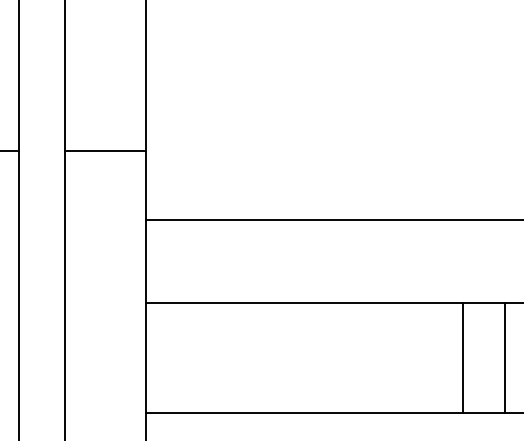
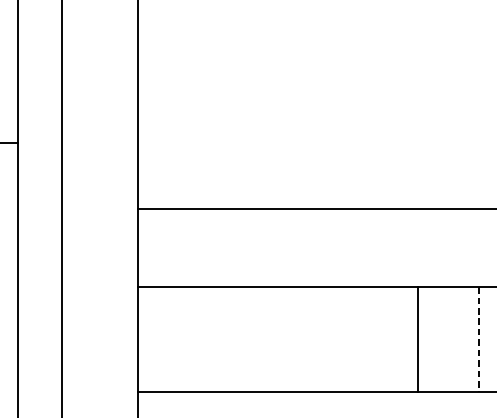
line: (105, 151) -> (99, 143), removed
line: (463, 357) -> (417, 338), moved
line: (504, 358) -> (478, 339), solid -> dashed

